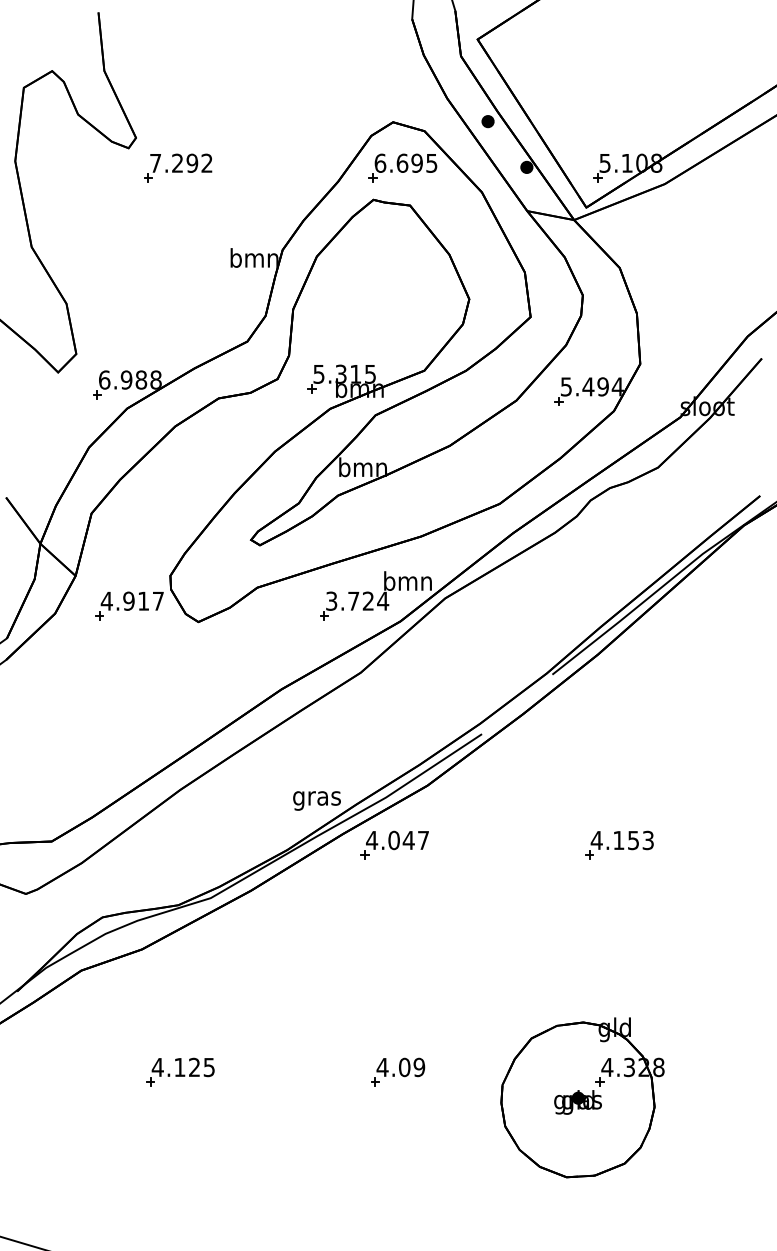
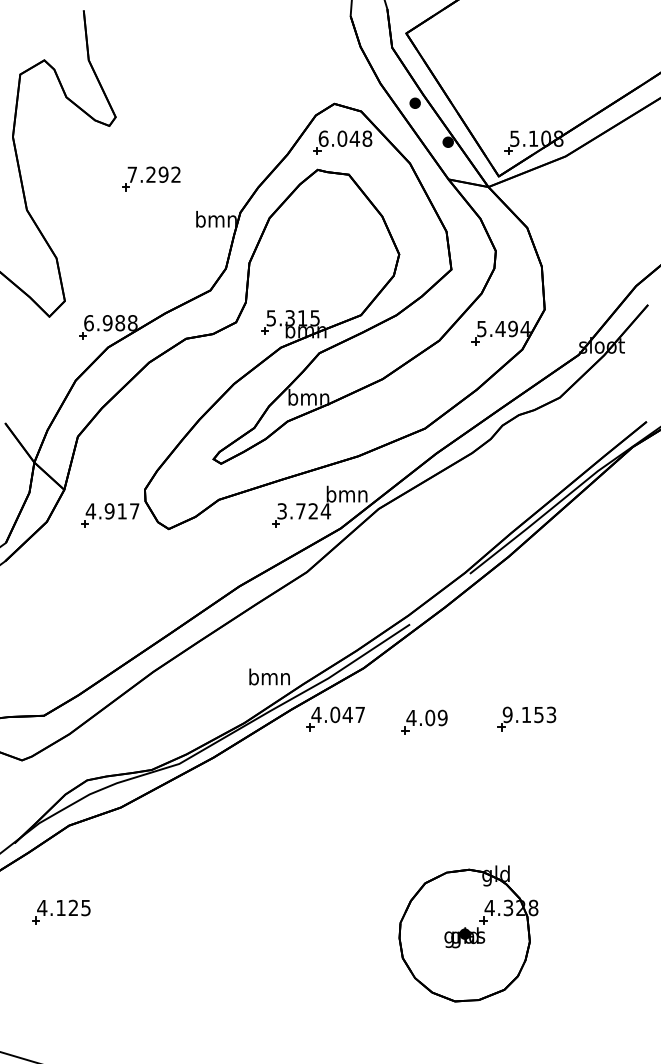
text: (416, 162) -> (354, 138), 6.695 -> 6.048
part: (178, 167) -> (151, 178), moved
text: (316, 797) -> (269, 678), gras -> bmn
text: (596, 840) -> (507, 714), 4.153 -> 9.153
part: (180, 1071) -> (61, 911), moved
part: (397, 1071) -> (424, 721), moved
part: (582, 1097) -> (468, 933), moved

